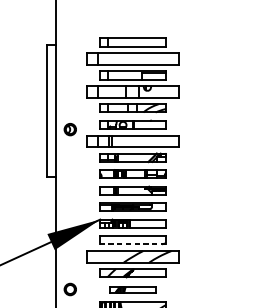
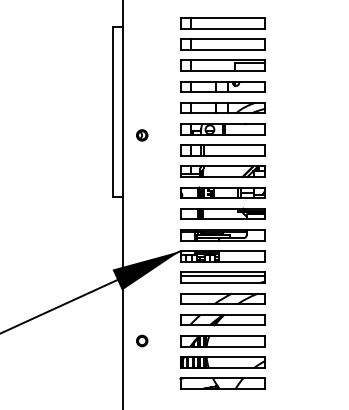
part: (132, 58) -> (222, 44), size x0.71
part: (132, 91) -> (222, 86), size x0.71
part: (70, 129) -> (142, 135), size x0.71
part: (132, 141) -> (222, 150), size x0.71
line: (132, 239) -> (222, 276), added
line: (132, 243) -> (222, 282), dashed -> solid
part: (132, 256) -> (222, 298), size x0.71
part: (70, 289) -> (142, 340), size x0.71
part: (132, 289) -> (222, 341), size x1.43

